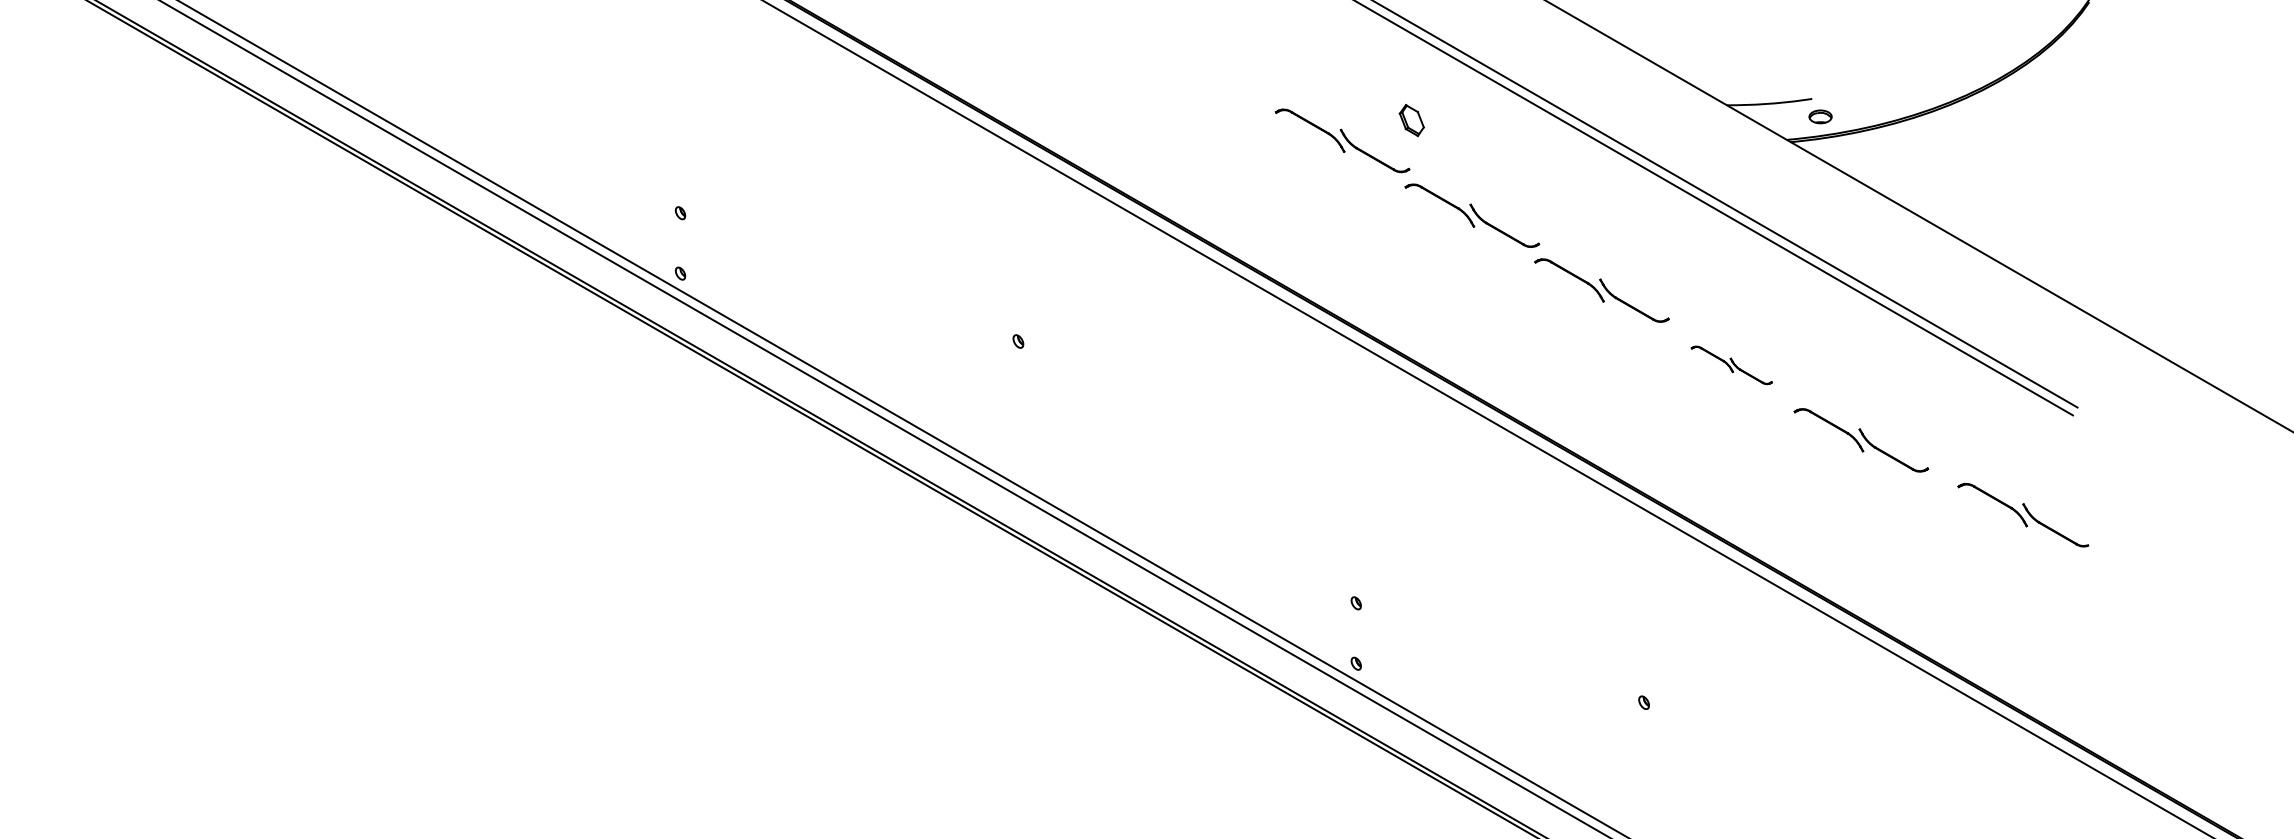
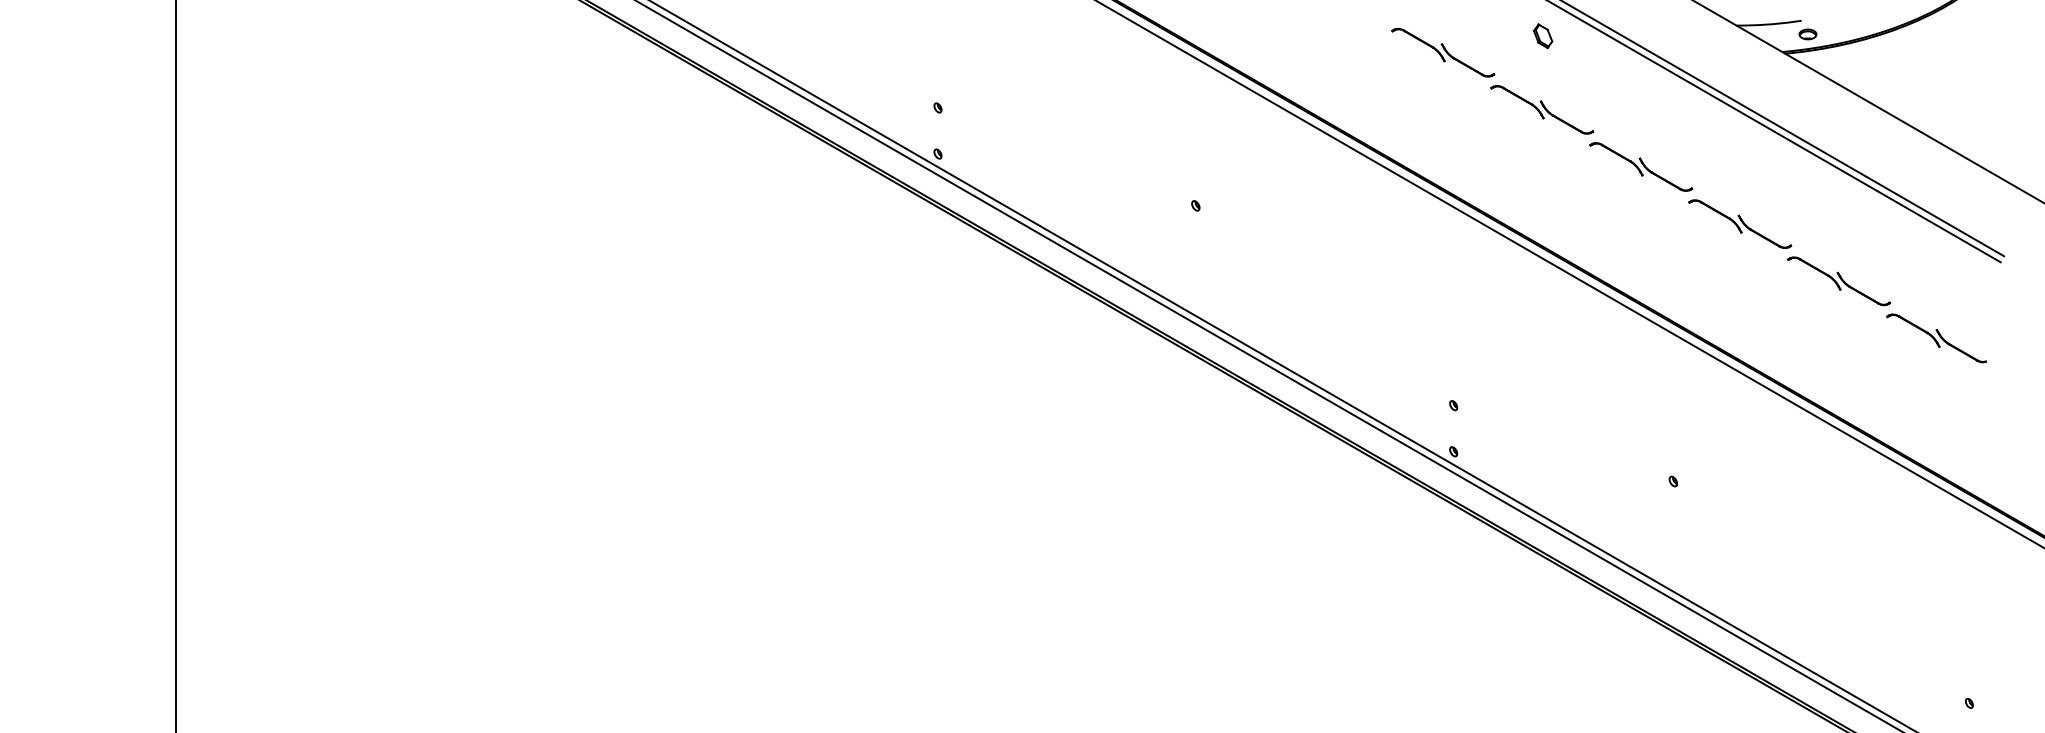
part: (1411, 120) -> (1542, 36), moved
part: (1732, 364) -> (1740, 223), size x1.67
part: (2023, 515) -> (1936, 338), moved

